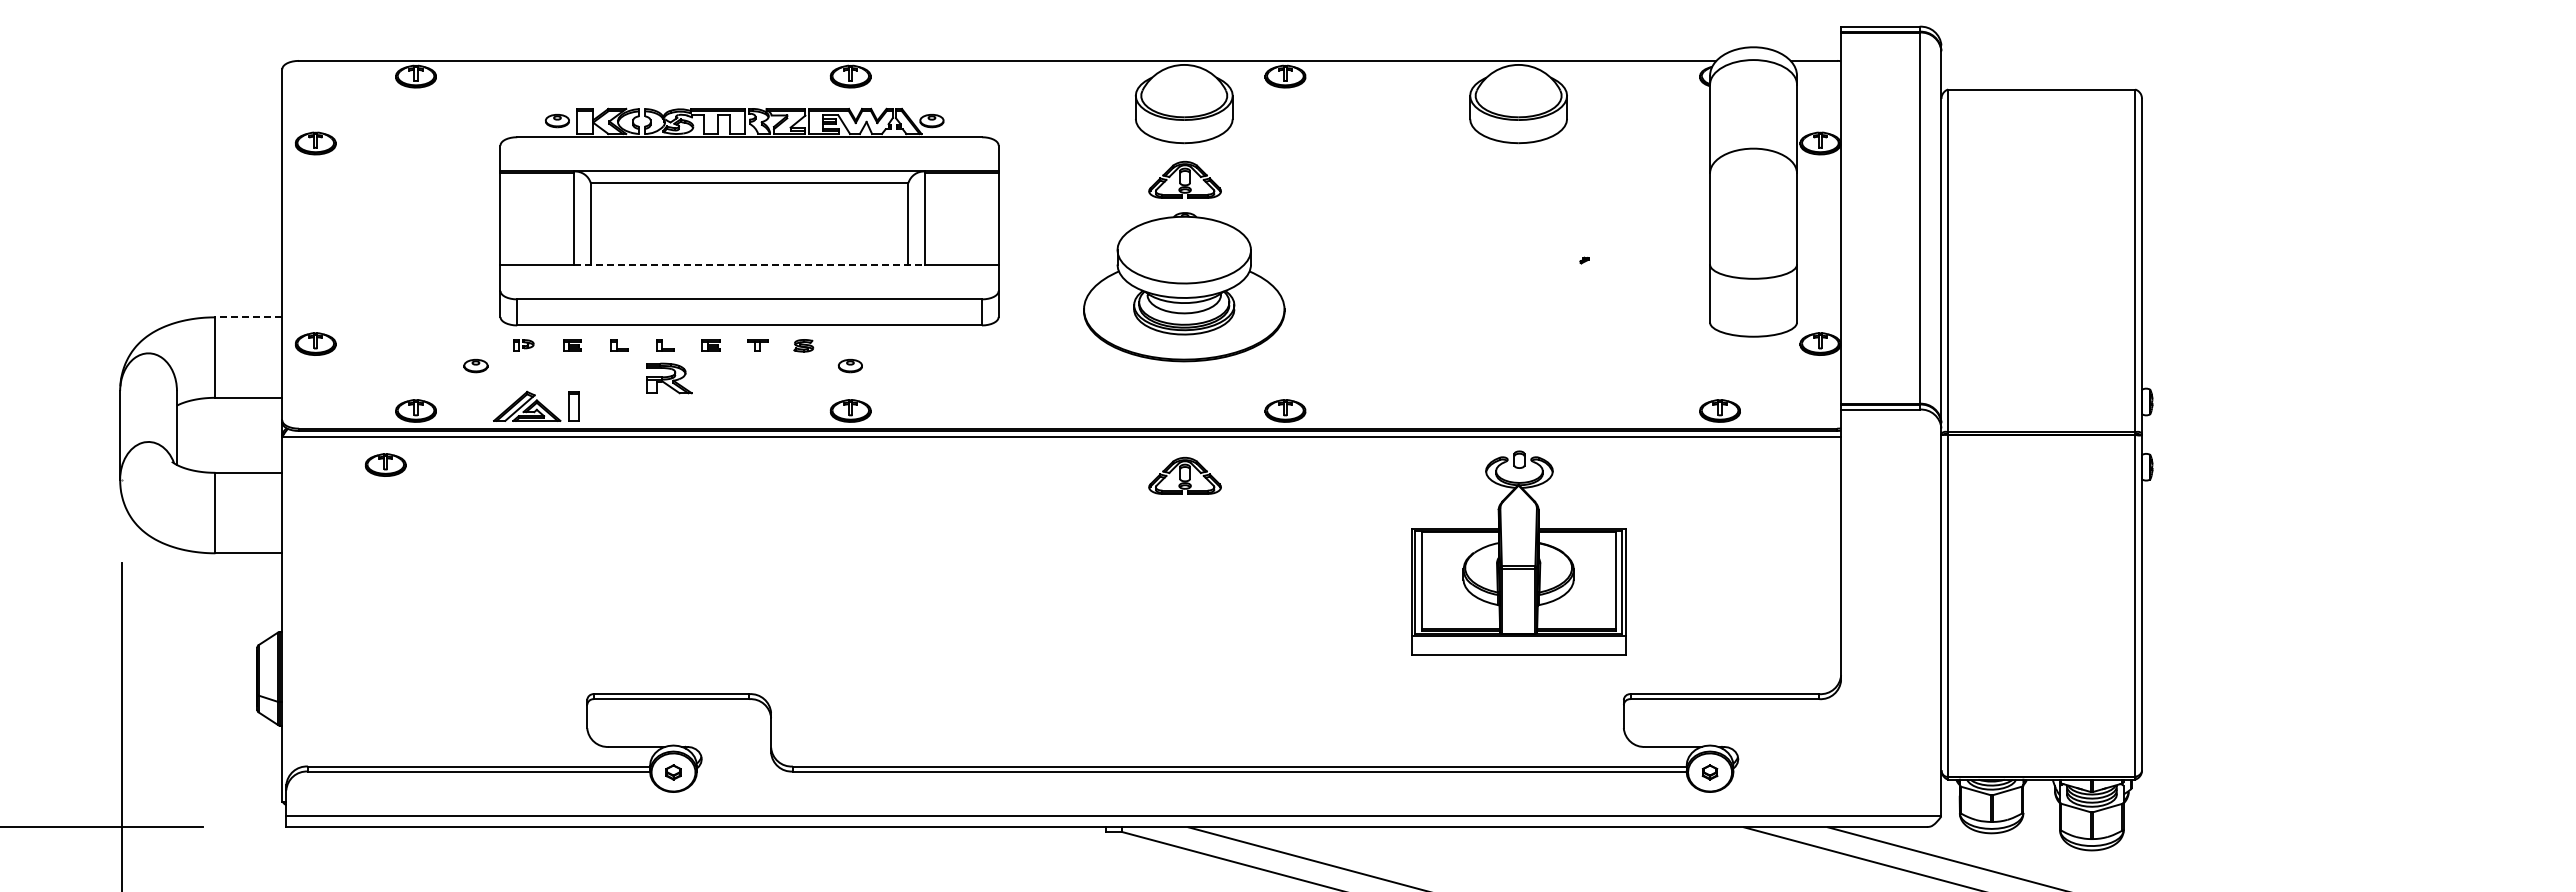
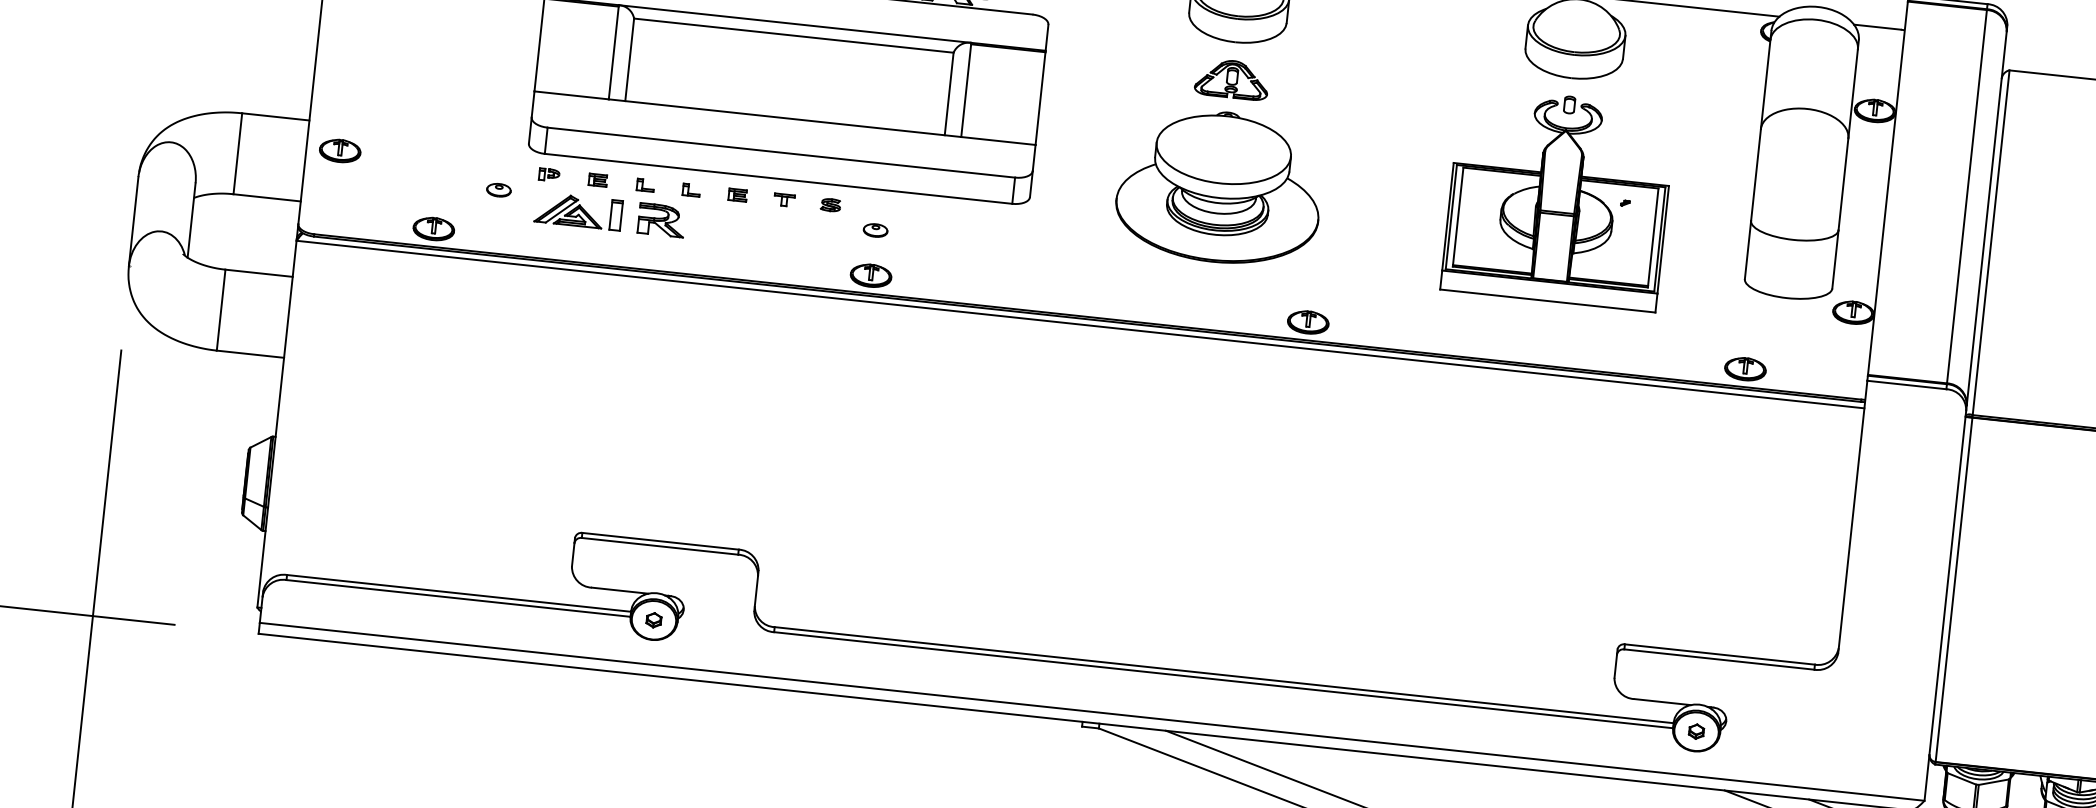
line: (750, 265) -> (785, 118), dashed -> solid
line: (248, 317) -> (275, 117), dashed -> solid
part: (669, 378) -> (662, 220), moved
part: (536, 405) -> (578, 210), moved
part: (385, 464) -> (397, 279), removed
part: (1184, 475) -> (1199, 376), removed
part: (1518, 552) -> (1558, 198), moved

